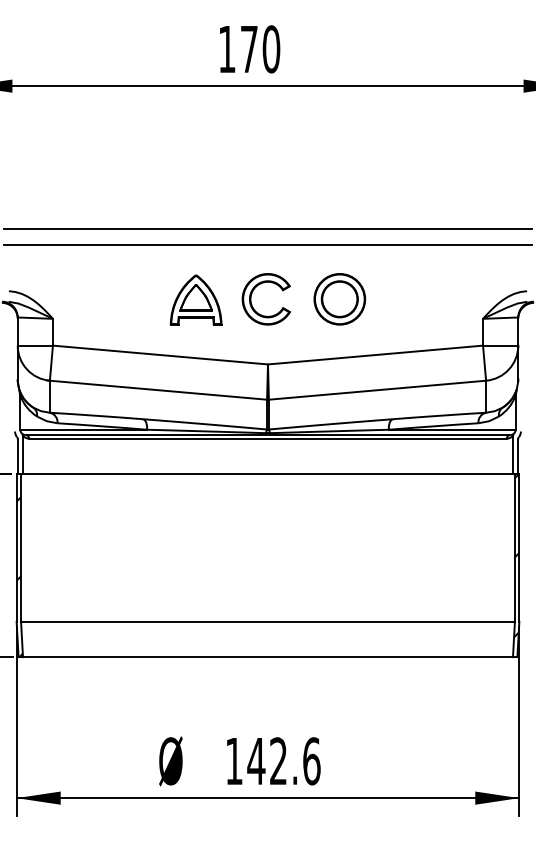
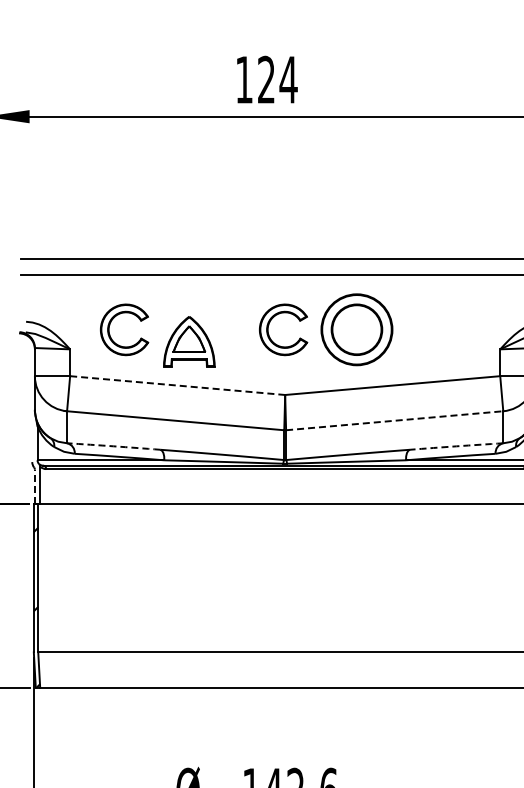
text: (260, 49) -> (277, 80), 170 -> 124
part: (93, 294) -> (110, 325), added
part: (195, 299) -> (188, 341), moved
part: (339, 299) -> (356, 330), size x1.4
line: (160, 355) -> (177, 386), solid -> dashed
line: (378, 390) -> (395, 421), solid -> dashed
arc: (96, 415) -> (113, 446), solid -> dashed
arc: (439, 415) -> (456, 446), solid -> dashed
line: (17, 456) -> (34, 487), solid -> dashed

